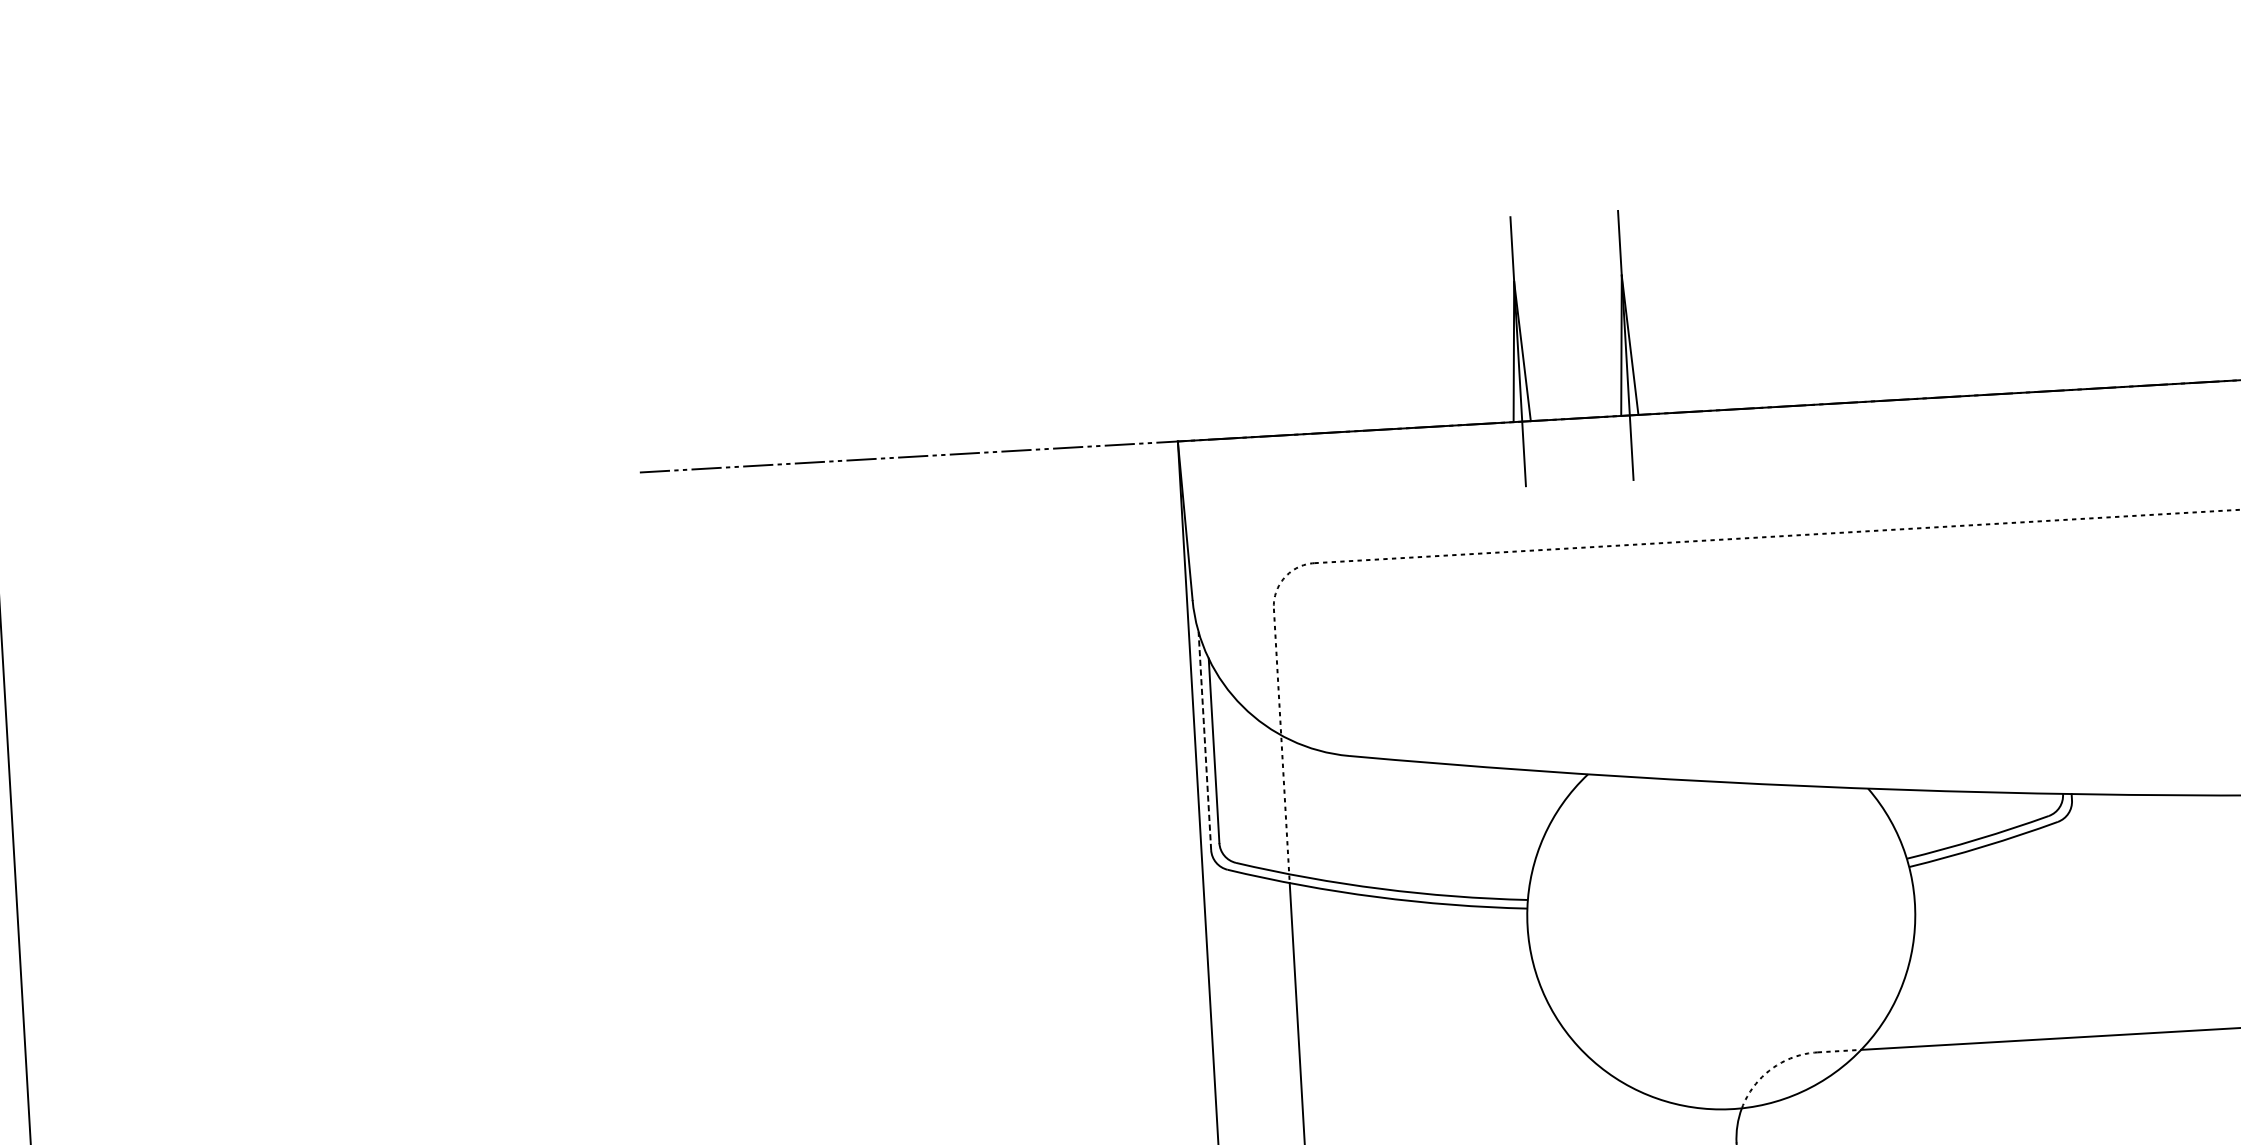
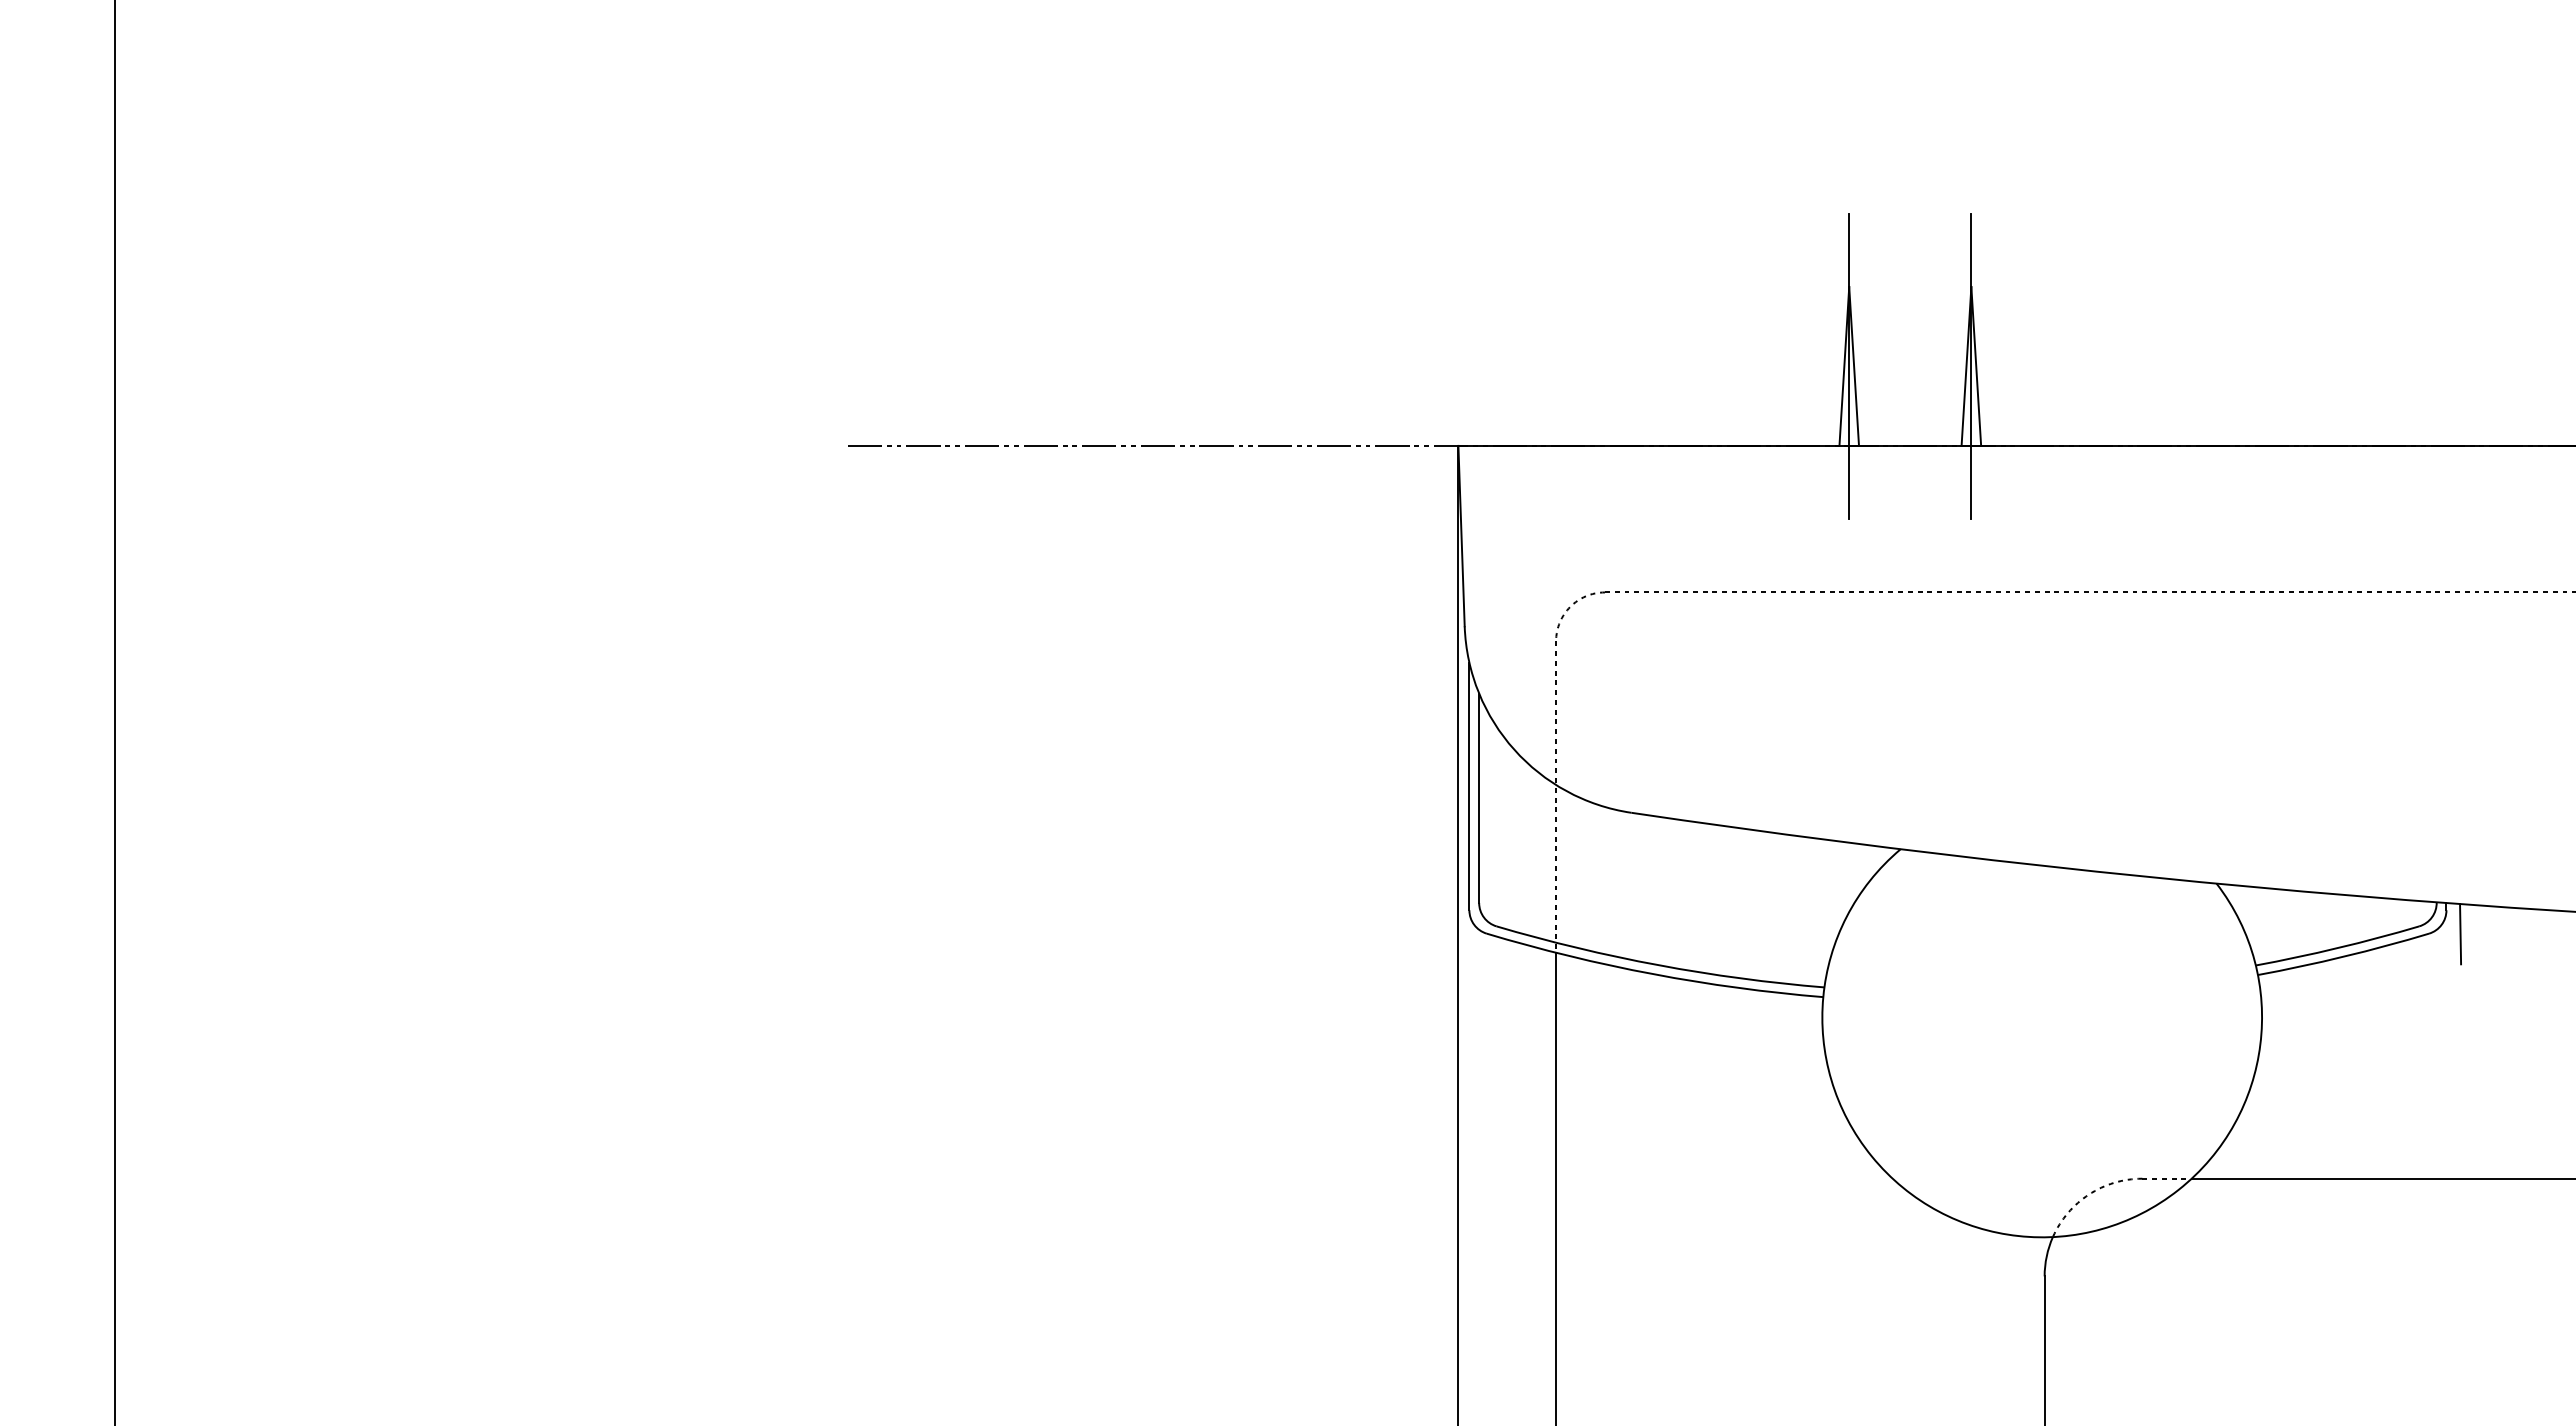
line: (1204, 741) -> (1469, 786), dashed -> solid
line: (2085, 821) -> (2460, 934), added

